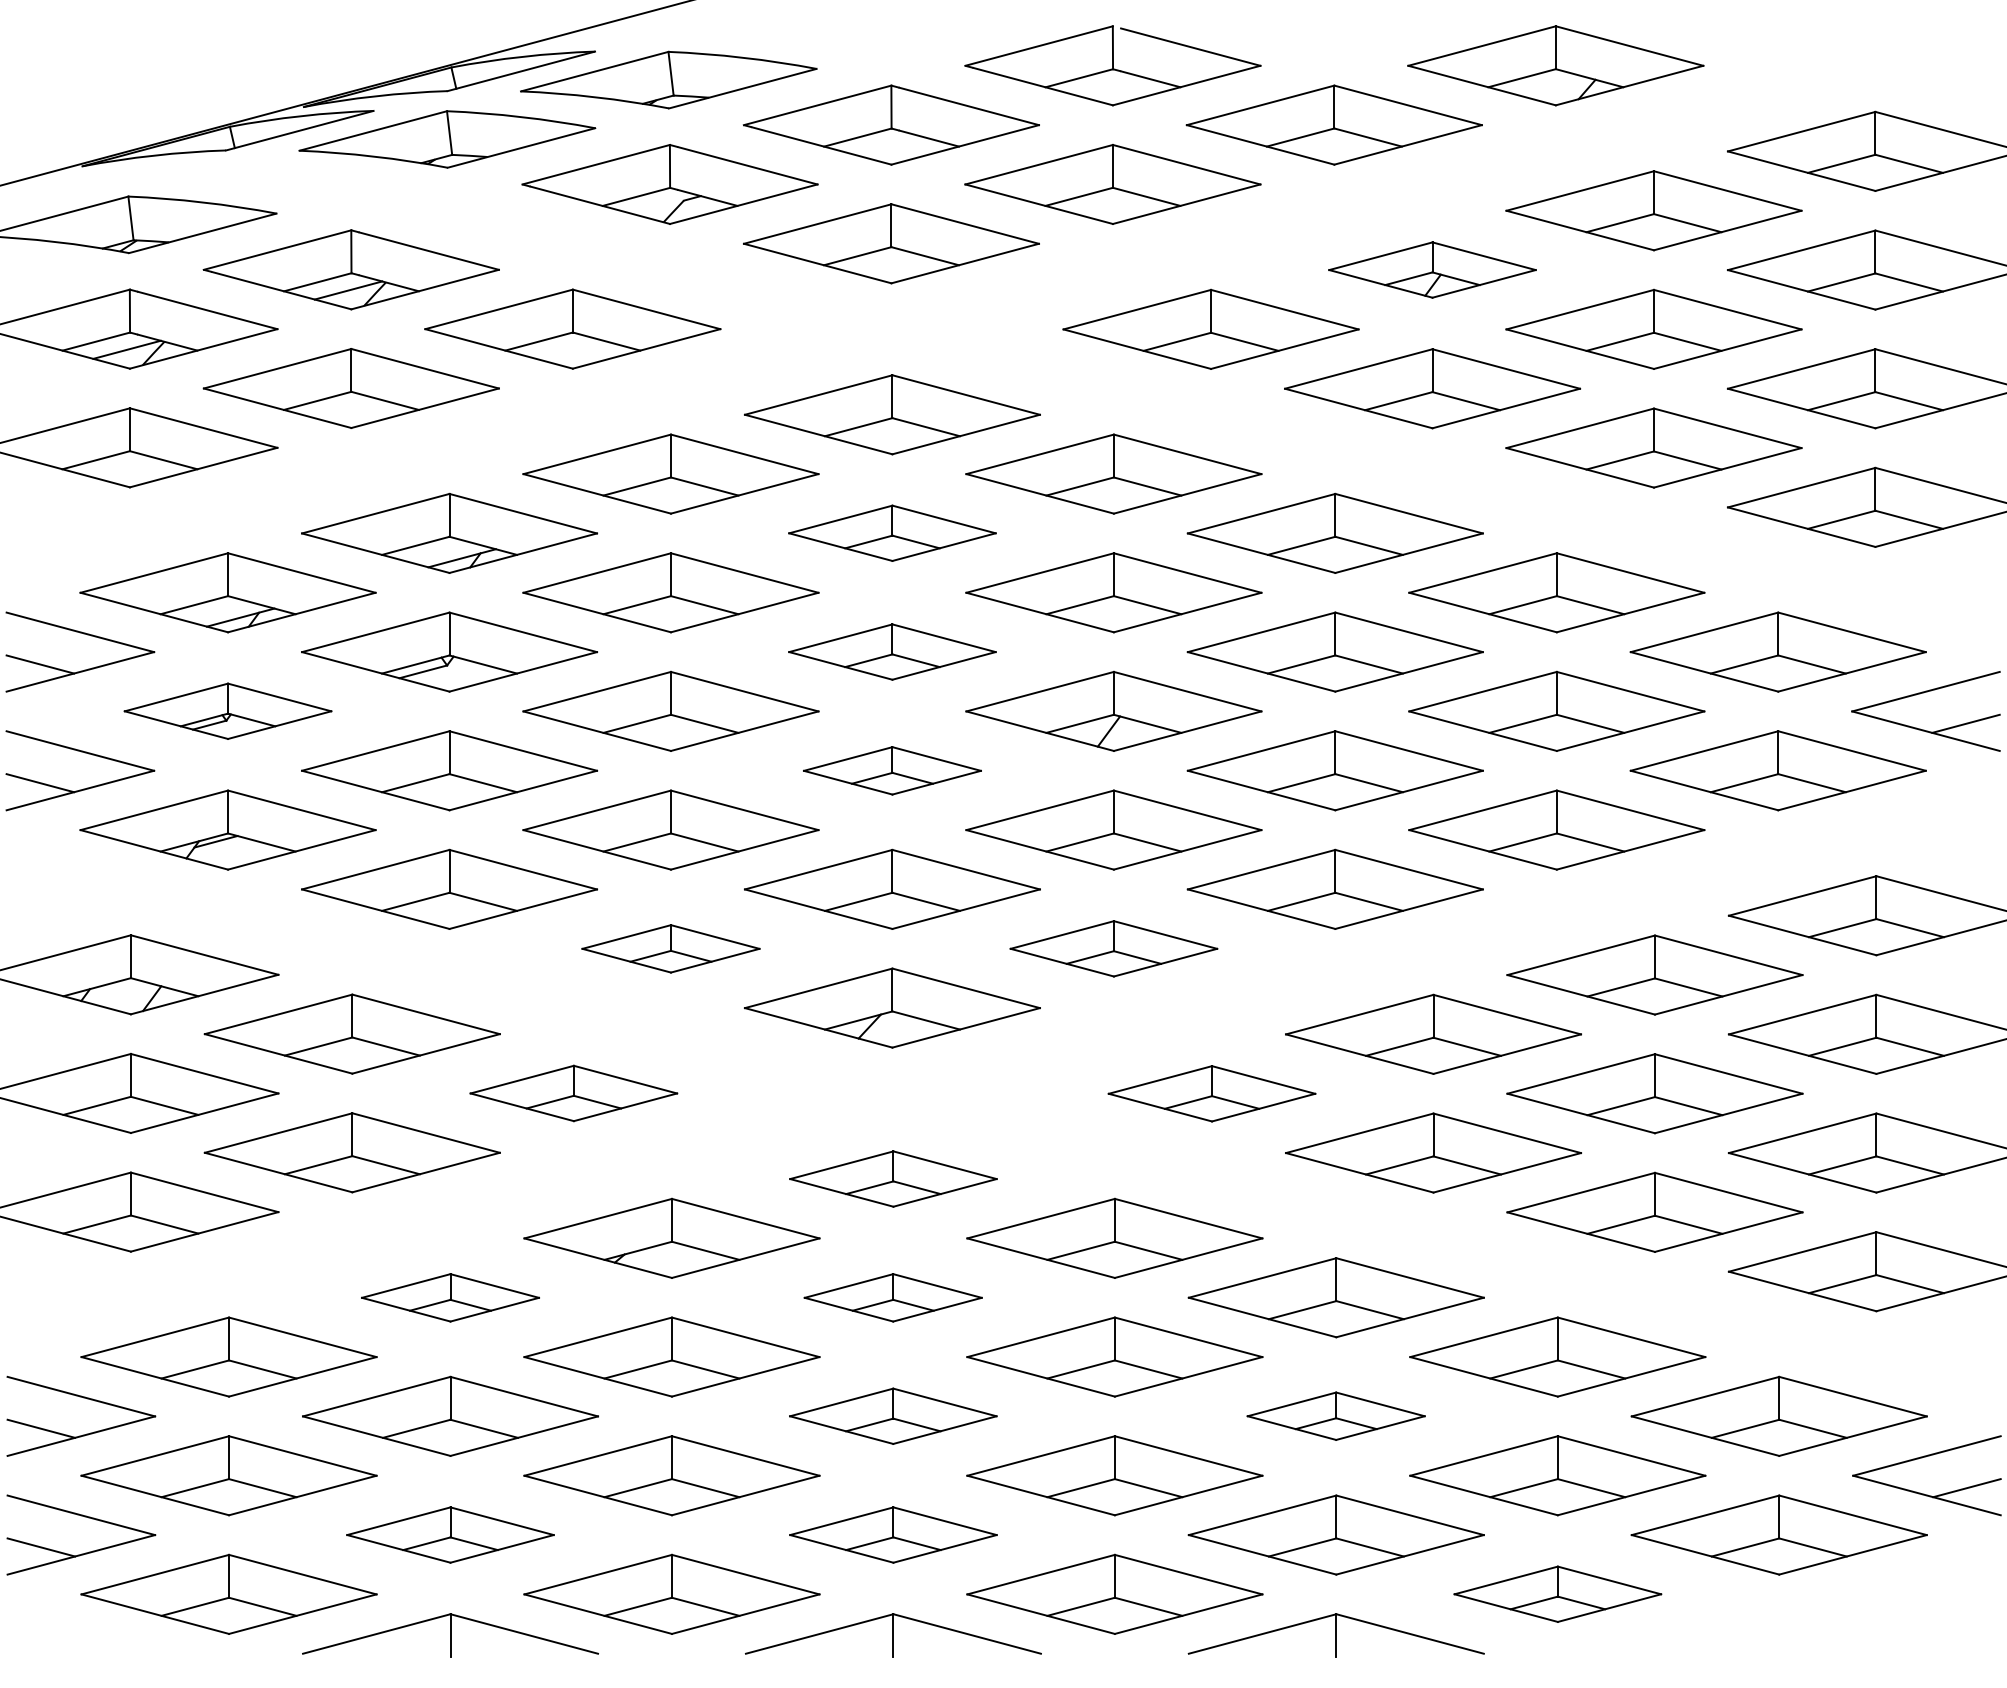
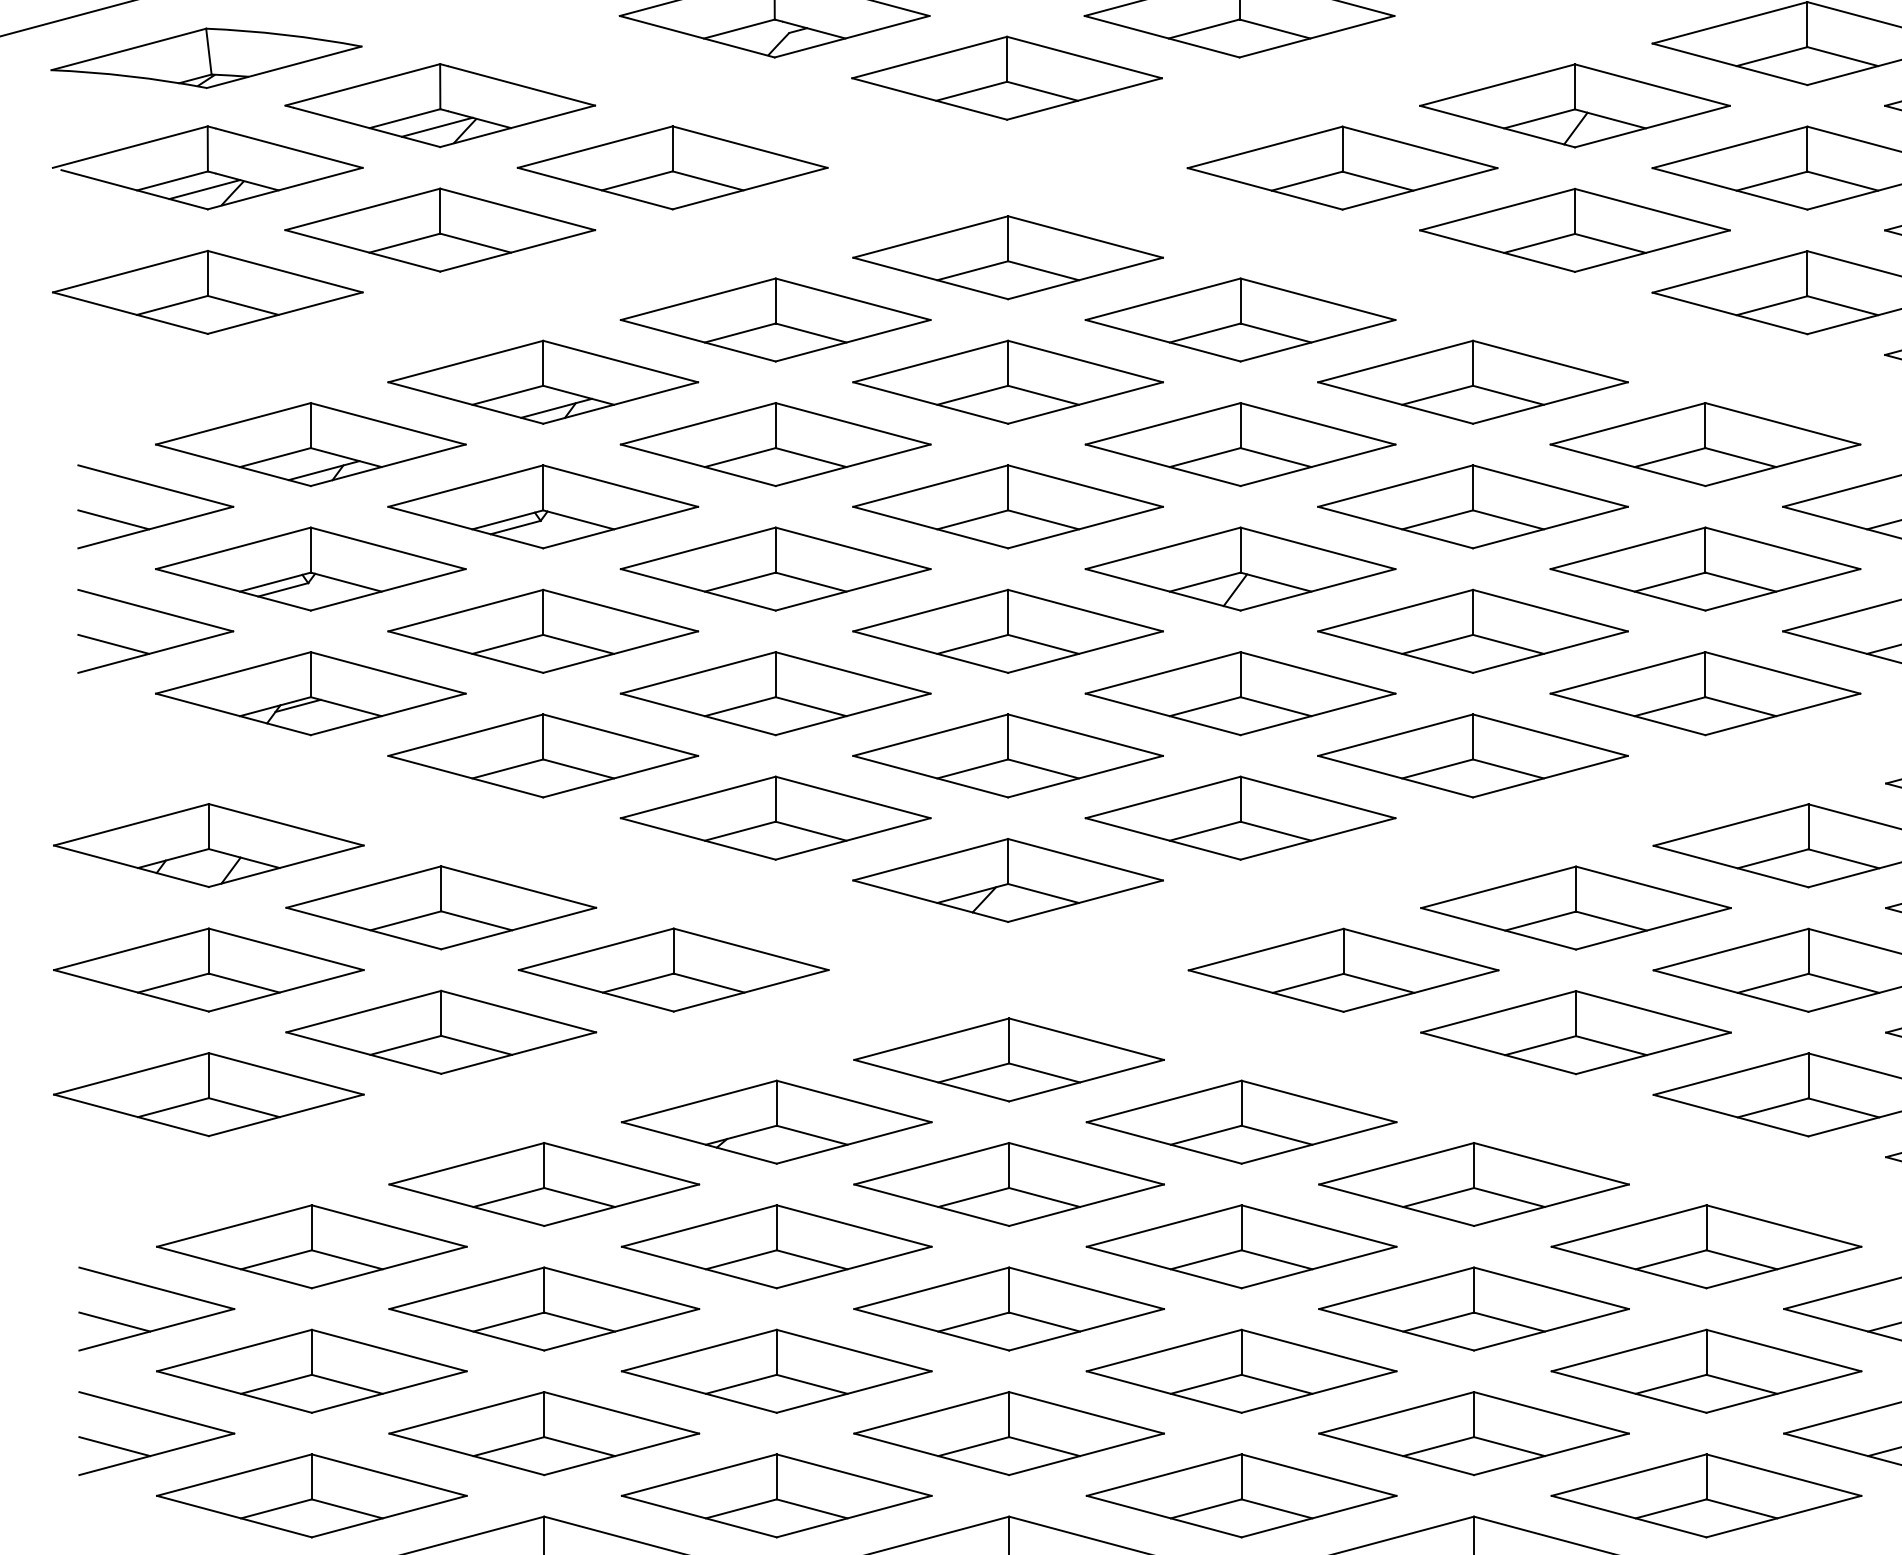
part: (1432, 269) -> (1574, 105), size x1.43
part: (892, 532) -> (1008, 381), size x1.43
part: (892, 651) -> (1008, 506), size x1.43
part: (227, 710) -> (310, 568), size x1.43
part: (892, 770) -> (1008, 631), size x1.67
part: (670, 948) -> (775, 817), size x1.67
part: (1113, 948) -> (1240, 817), size x1.43
part: (573, 1093) -> (673, 970), size x1.43
part: (1211, 1093) -> (1343, 970), size x1.43
part: (893, 1178) -> (1009, 1059), size x1.43
part: (450, 1297) -> (544, 1184), size x1.67
part: (892, 1297) -> (1008, 1184), size x1.67
part: (892, 1415) -> (1008, 1308), size x1.43
part: (1335, 1415) -> (1473, 1308), size x1.67
part: (450, 1534) -> (544, 1432), size x1.43
part: (893, 1534) -> (1009, 1432), size x1.43
part: (1557, 1593) -> (1706, 1494), size x1.43

